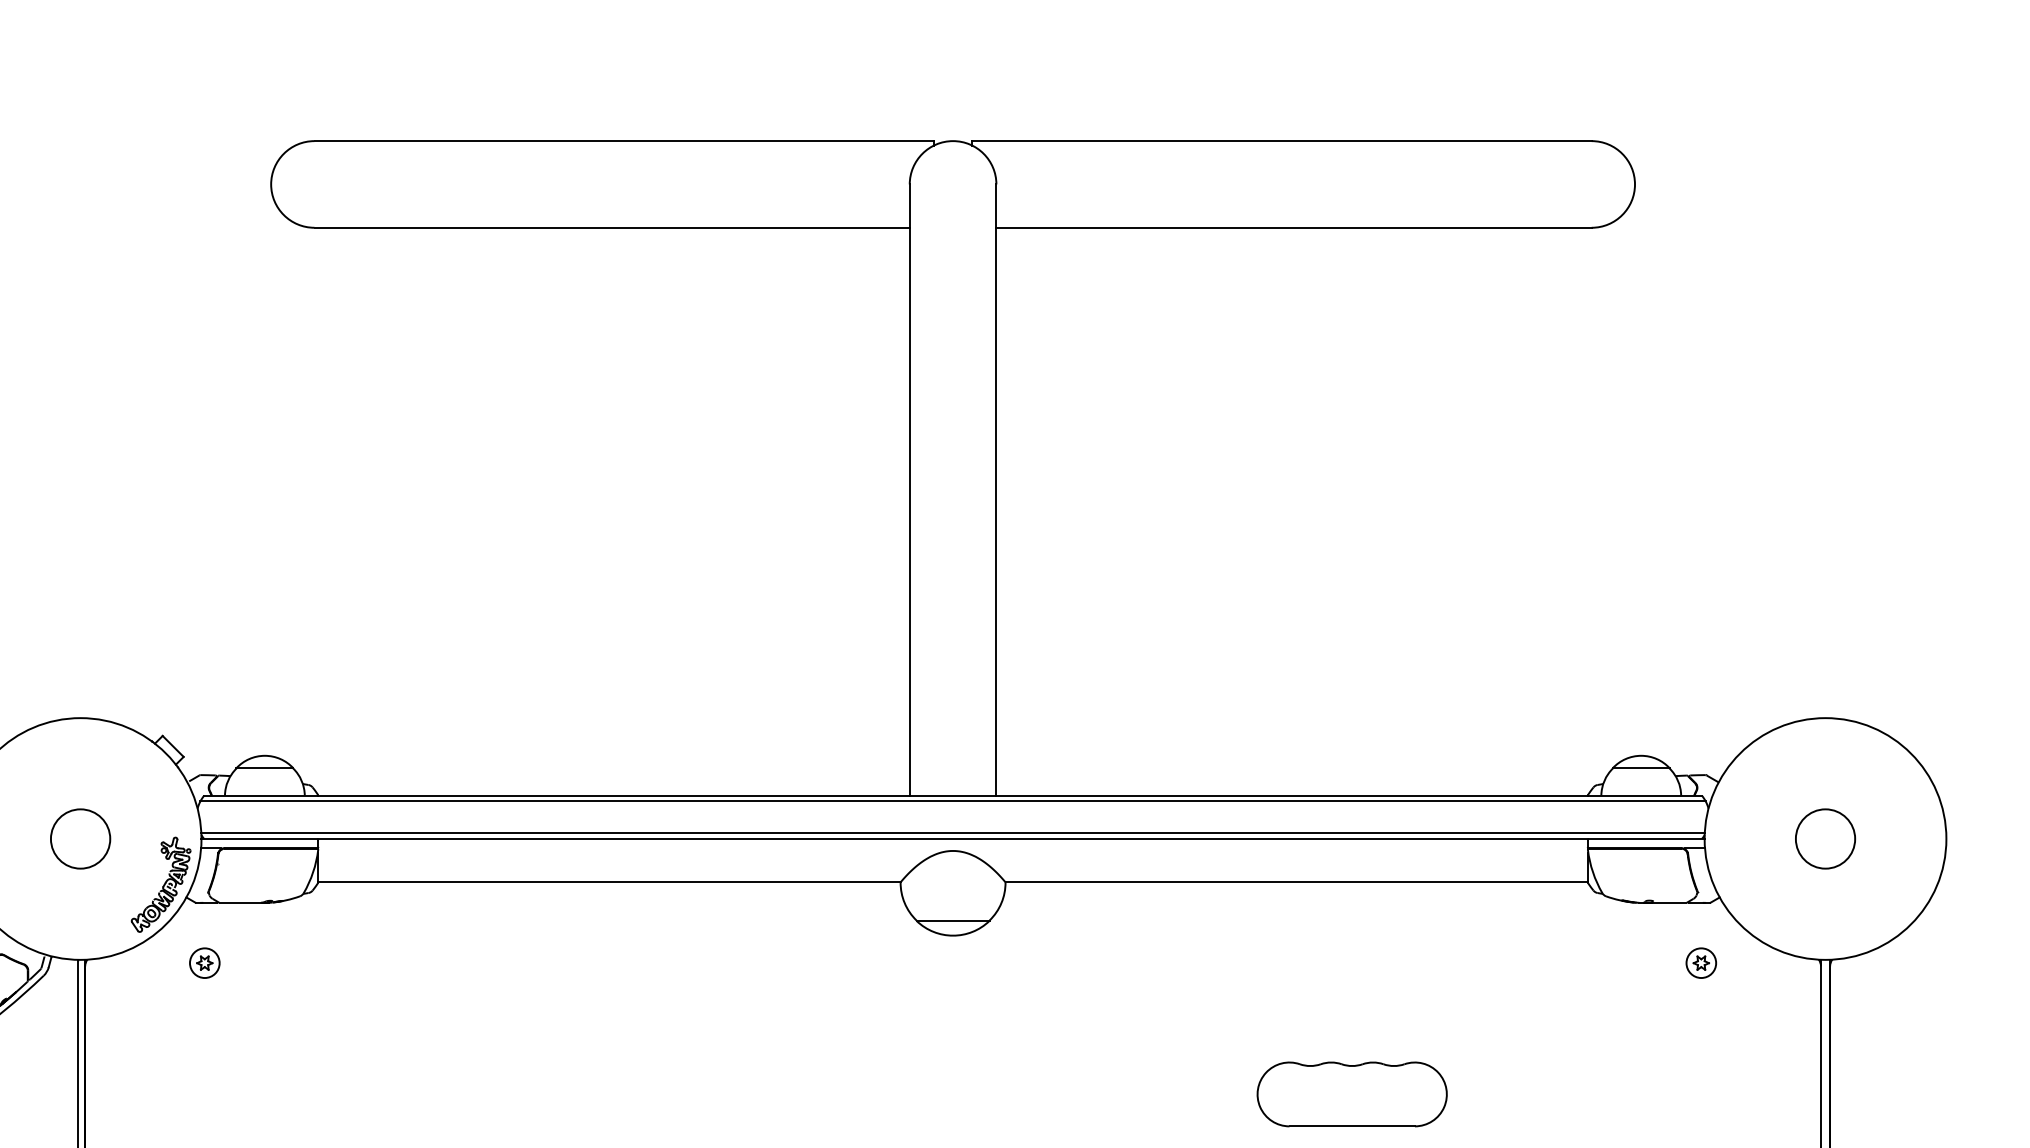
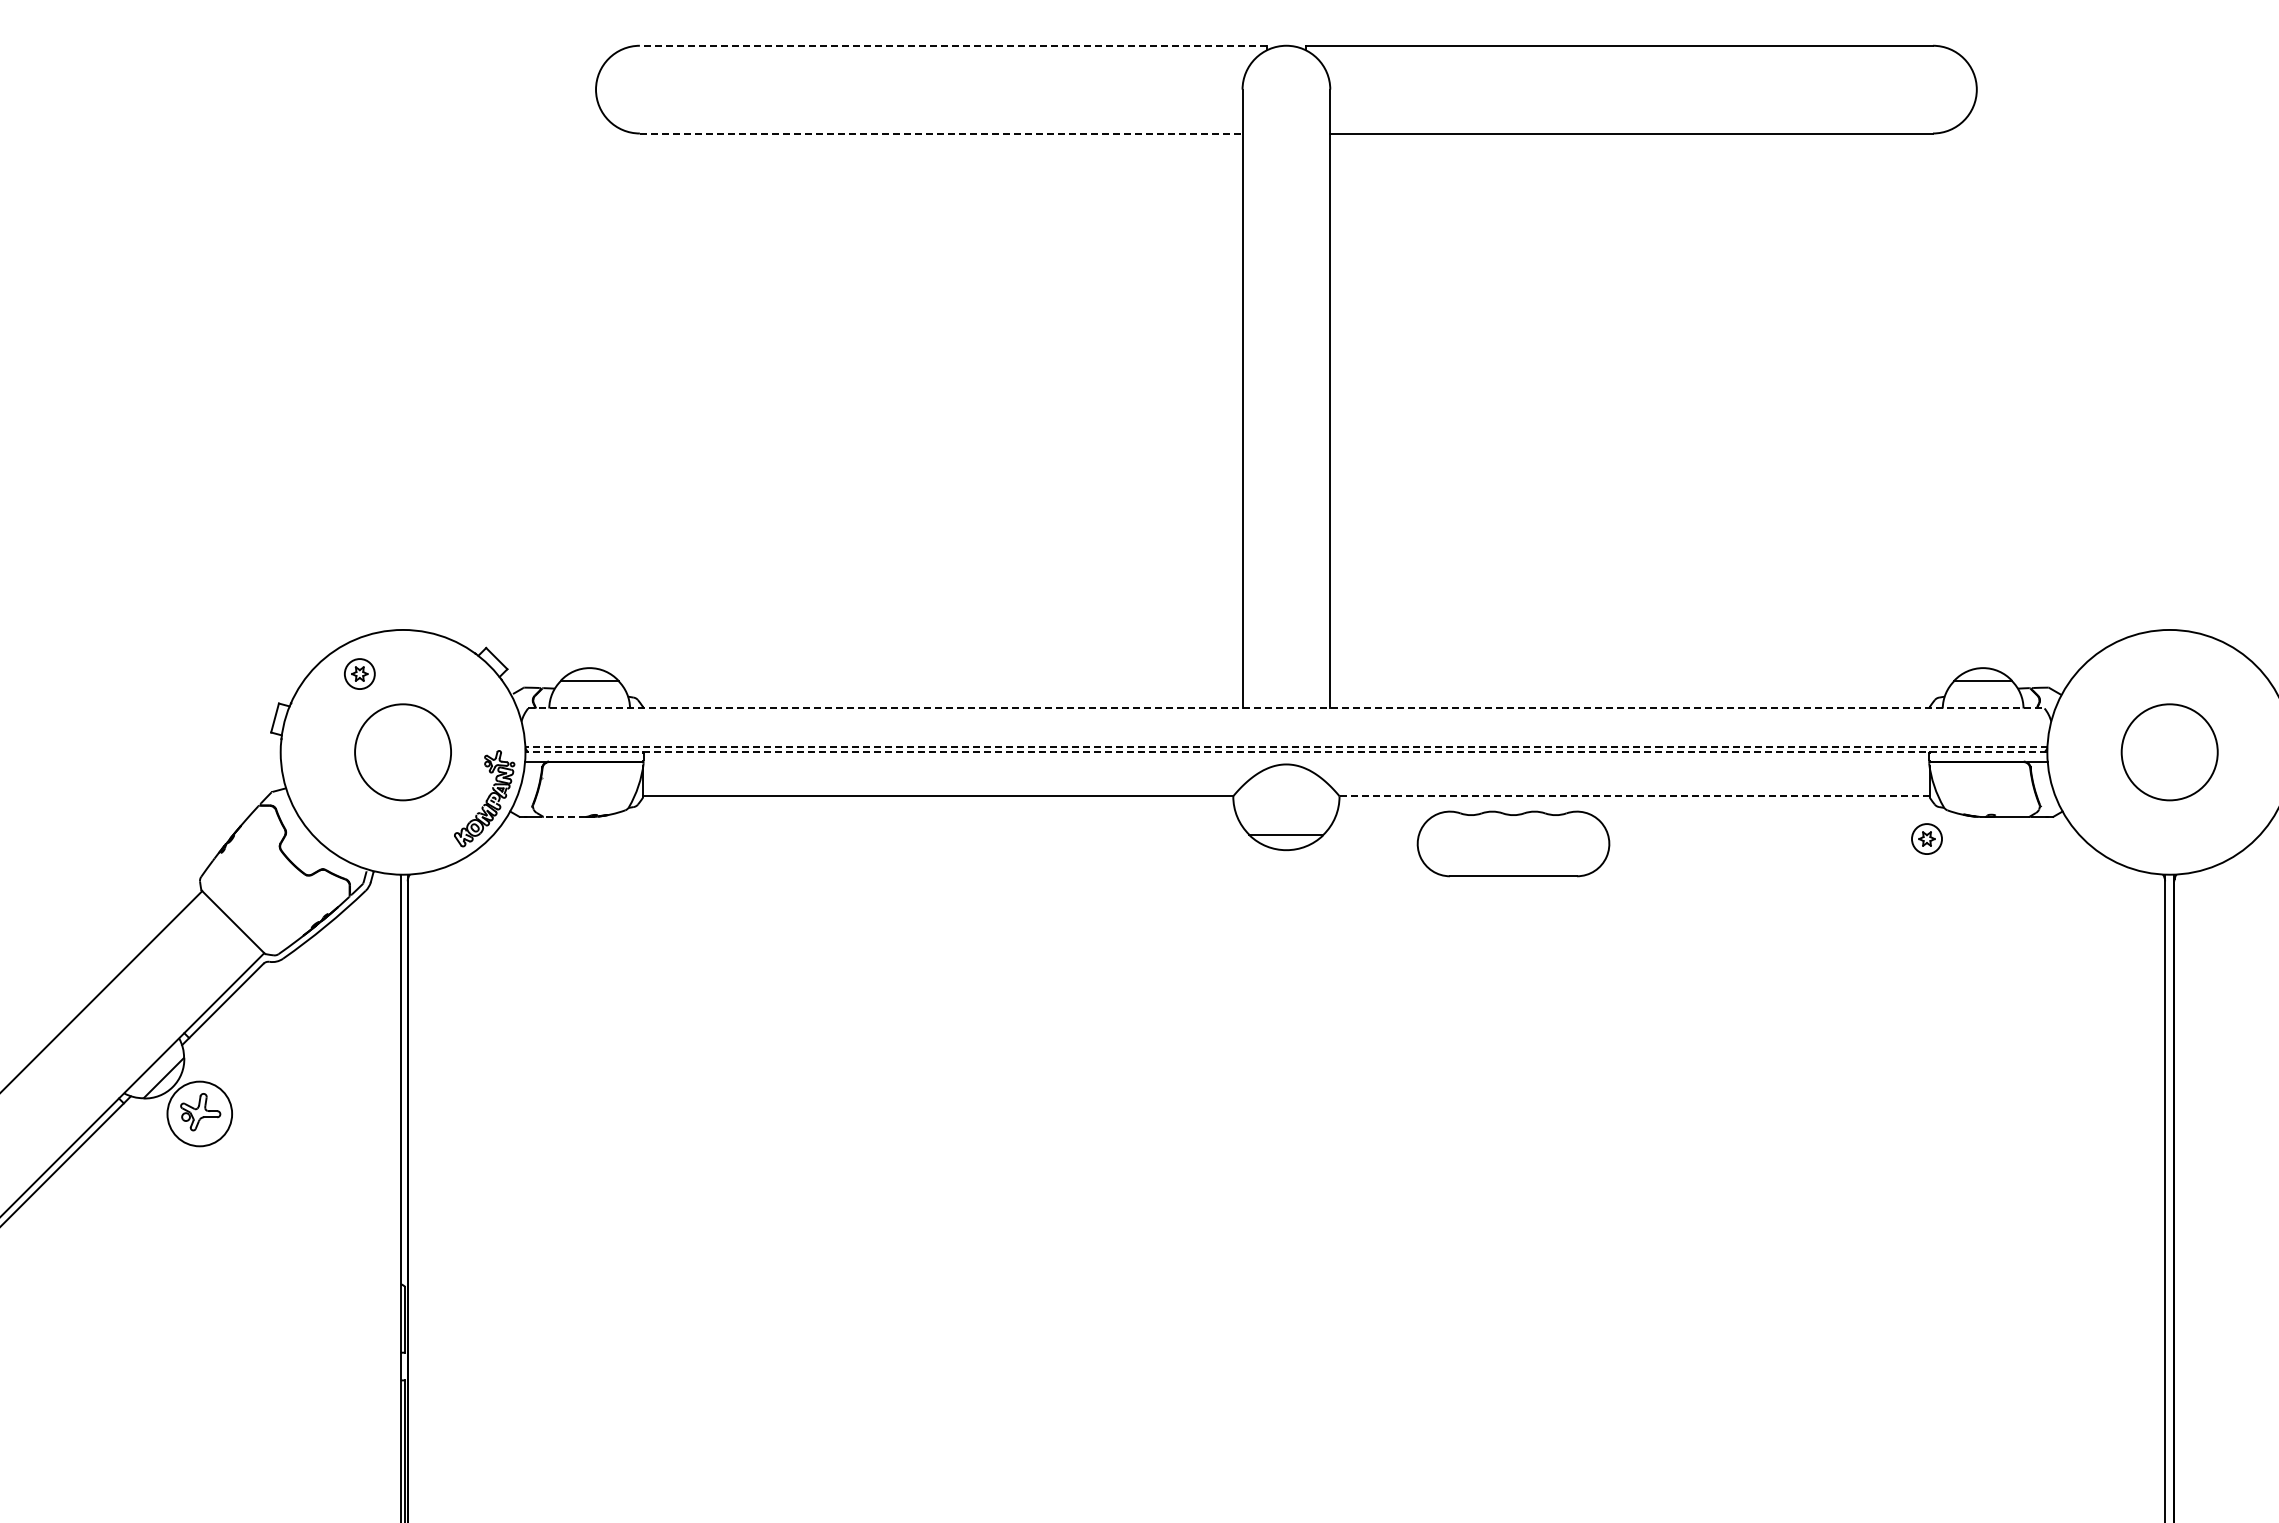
line: (623, 140) -> (952, 45), solid -> dashed
line: (612, 227) -> (941, 133), solid -> dashed
line: (953, 795) -> (1286, 708), solid -> dashed
line: (953, 801) -> (1286, 714), removed
line: (952, 833) -> (1285, 746), solid -> dashed
circle: (81, 839) -> (403, 752), size x1.6
line: (953, 839) -> (1286, 752), solid -> dashed
circle: (1825, 839) -> (2169, 752), size x1.6
line: (1296, 882) -> (1634, 796), solid -> dashed
line: (240, 903) -> (564, 817), solid -> dashed
part: (204, 962) -> (359, 673), moved
part: (1700, 962) -> (1926, 838), moved
part: (1352, 1093) -> (1513, 843), moved

